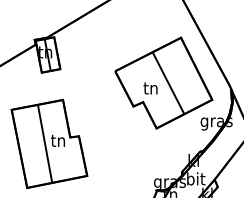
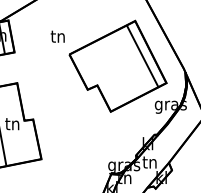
line: (168, 82) -> (142, 55), moved
text: (150, 88) -> (57, 36), moved
text: (196, 178) -> (150, 161), bit -> tn

